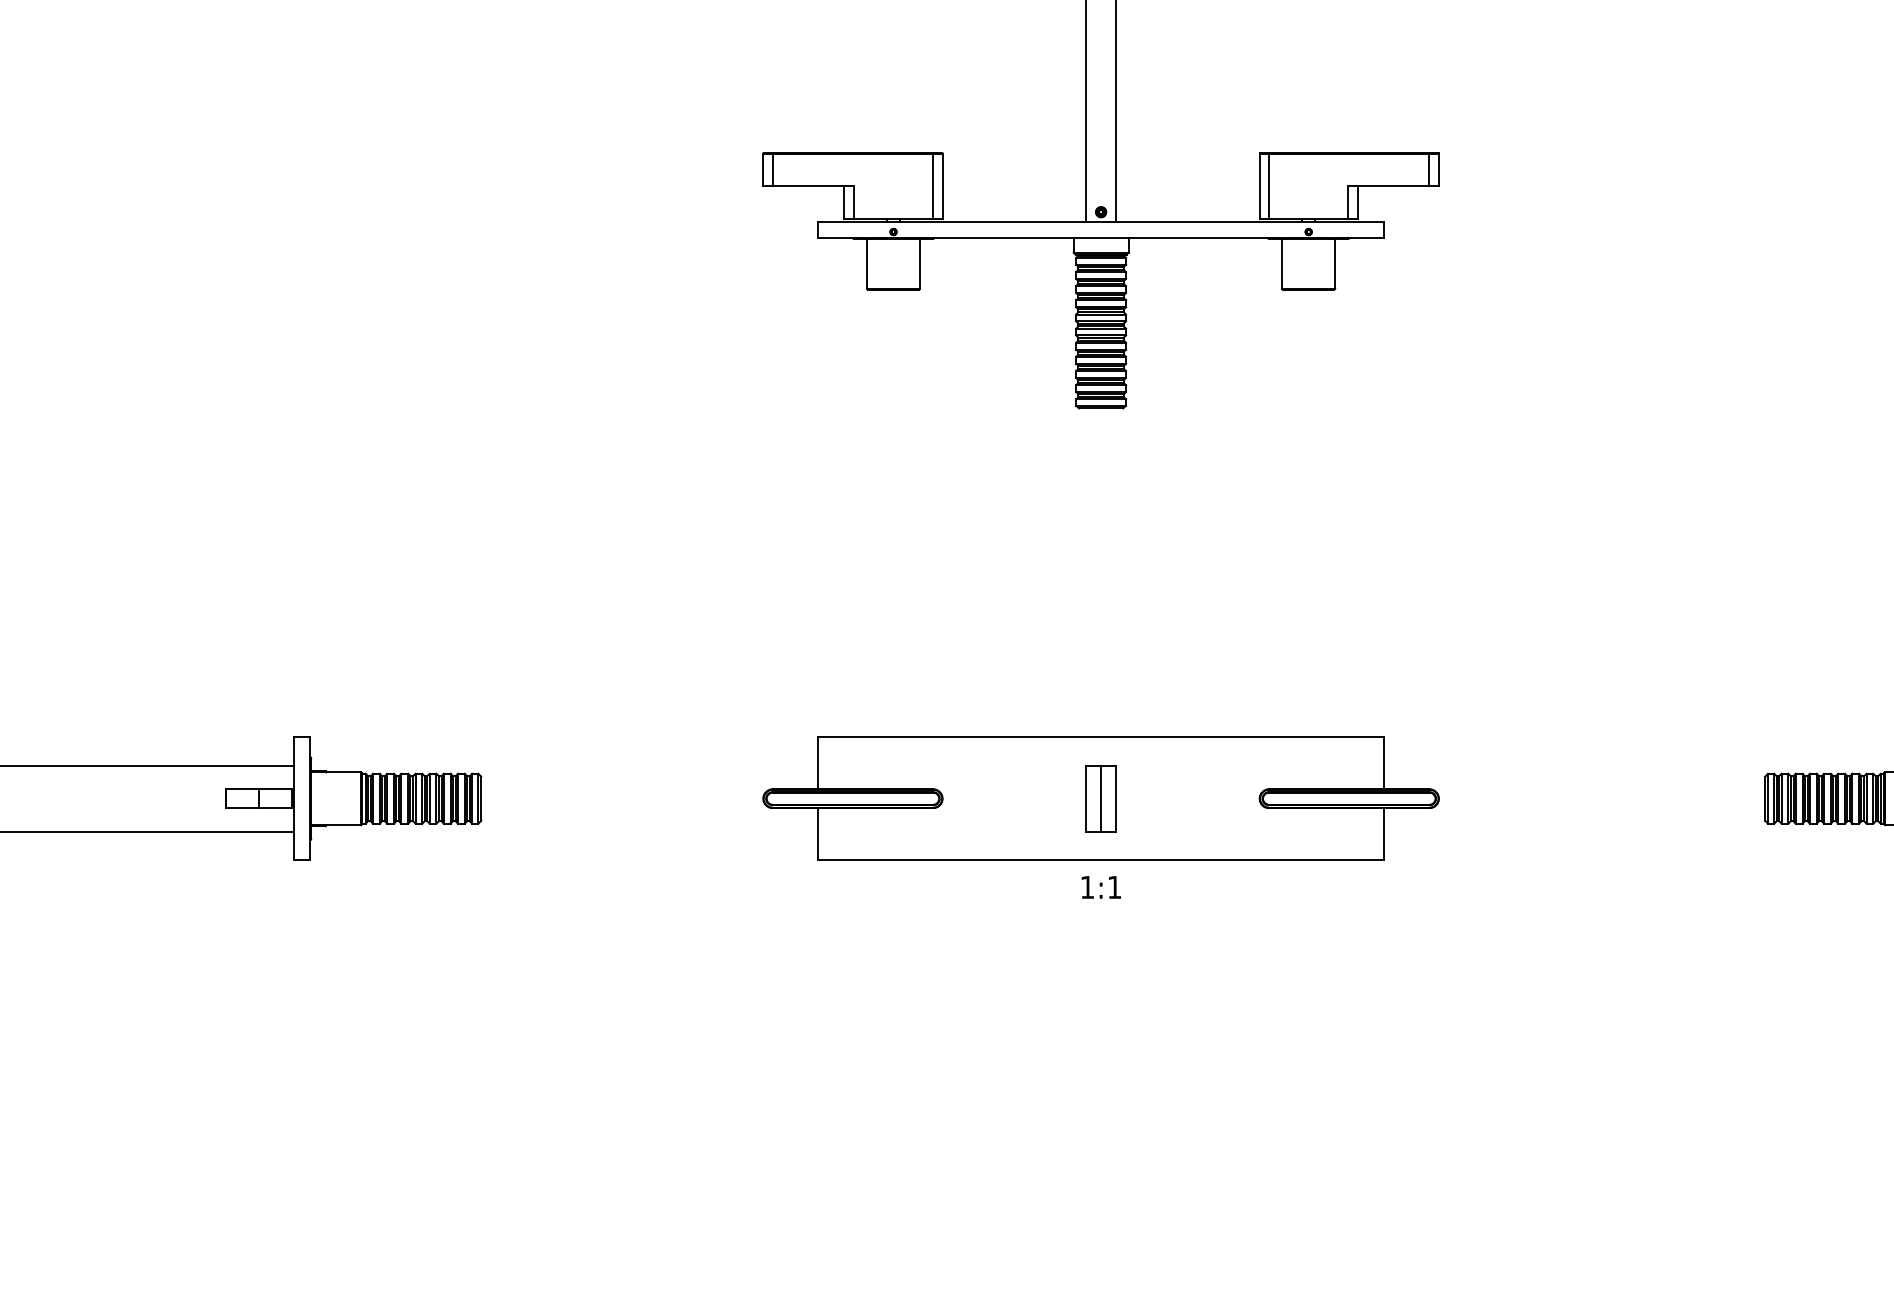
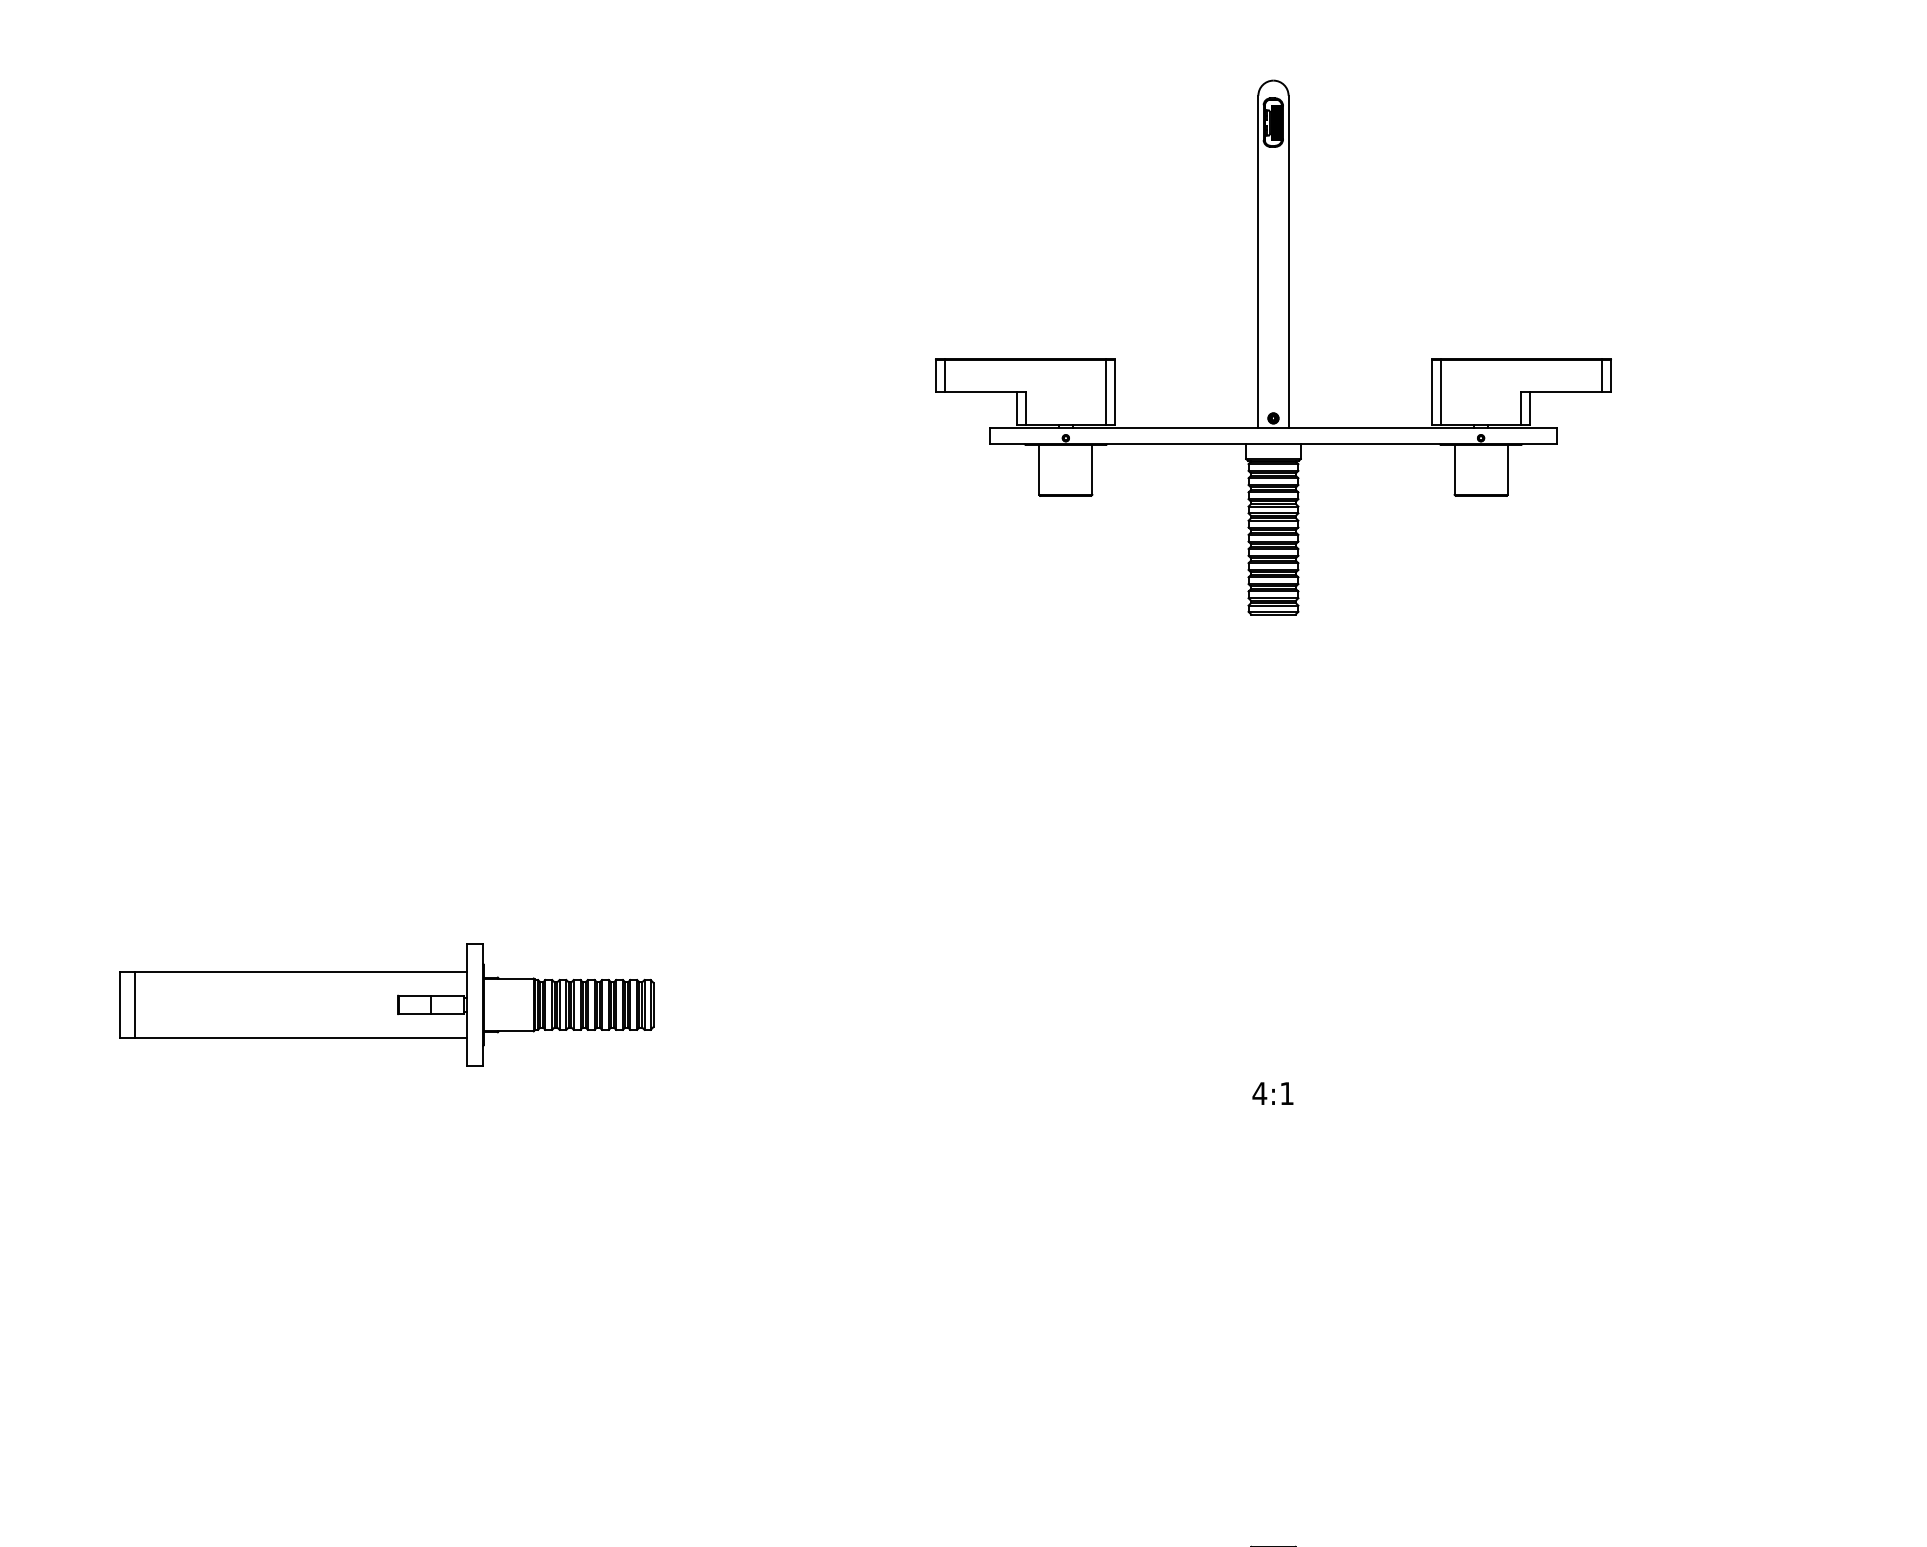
part: (1101, 798) -> (1273, 1004), removed
text: (1087, 887) -> (1259, 1093), 1:1 -> 4:1

